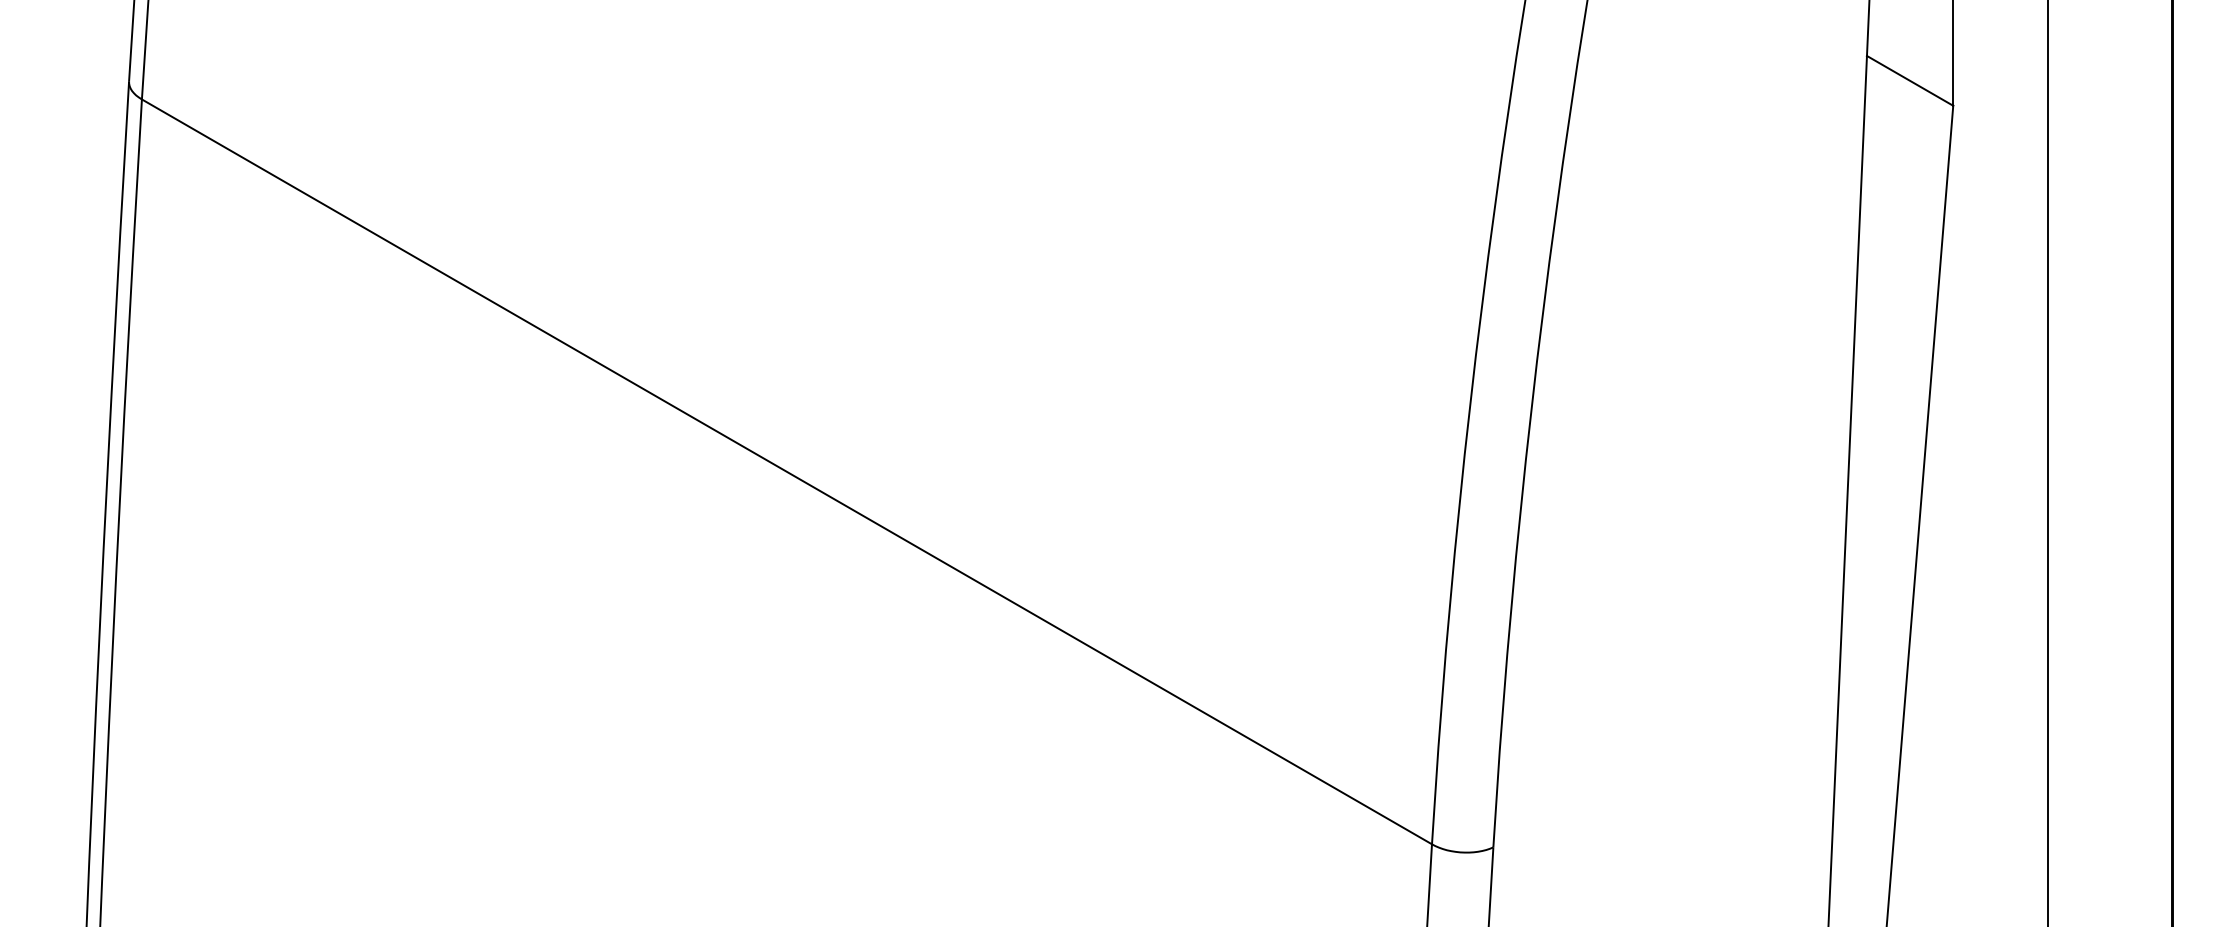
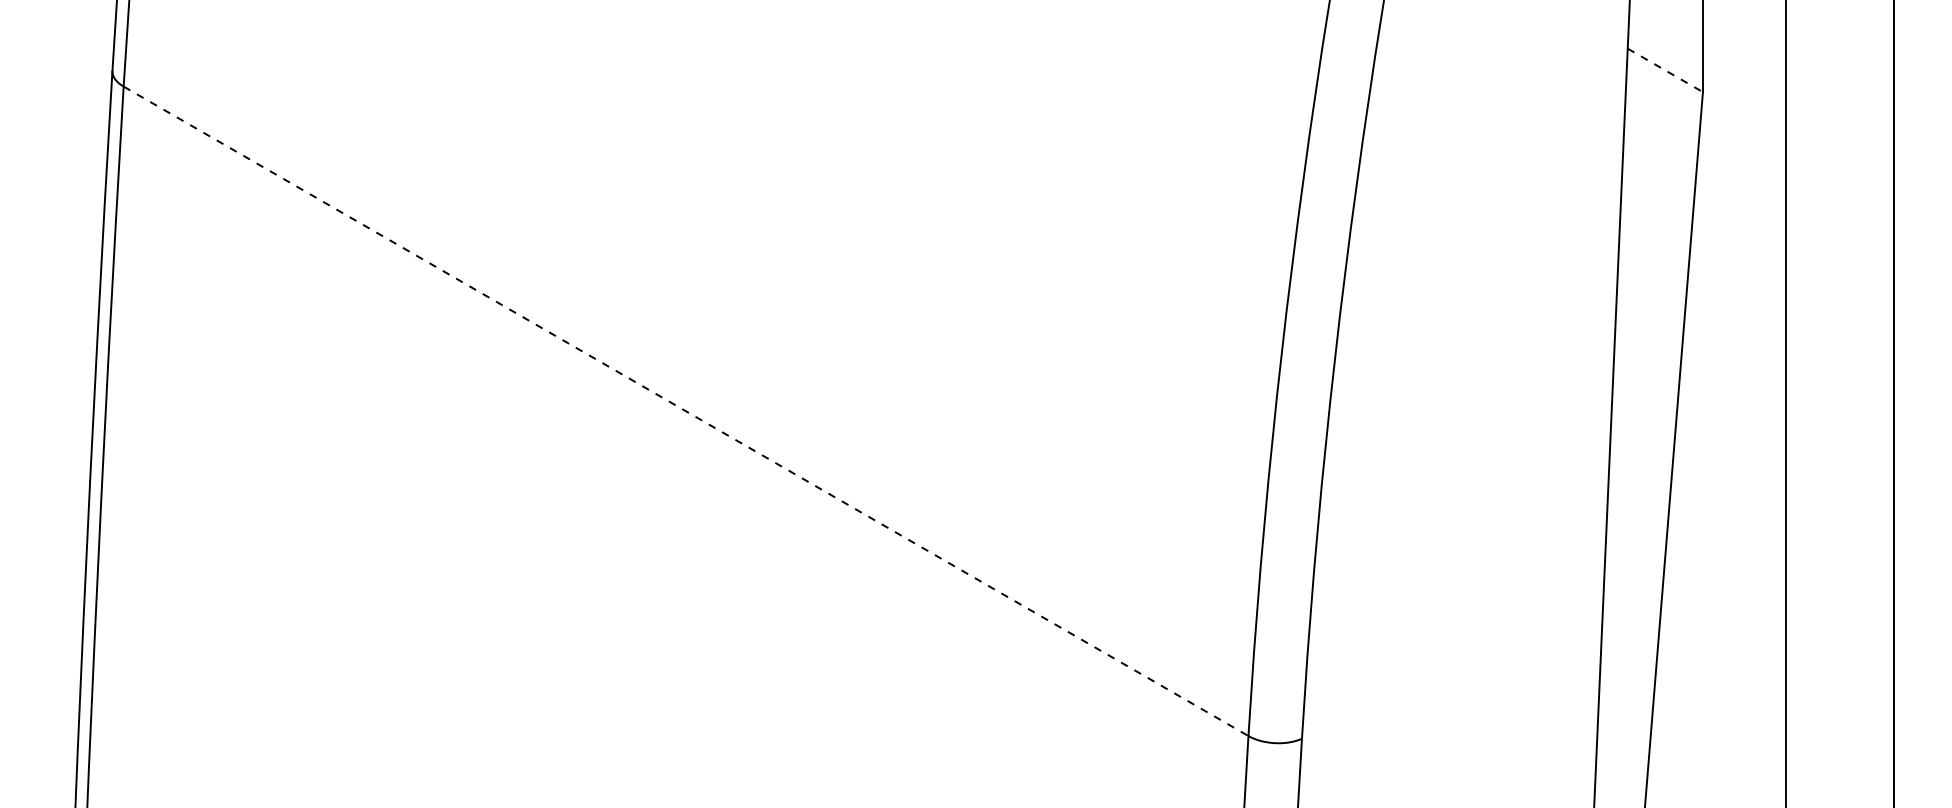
line: (1910, 80) -> (1665, 70), solid -> dashed
line: (786, 471) -> (685, 410), solid -> dashed

